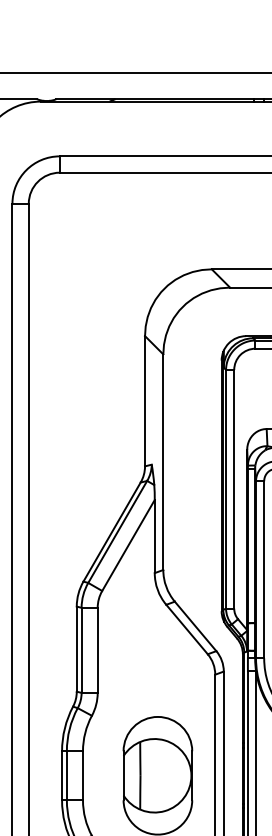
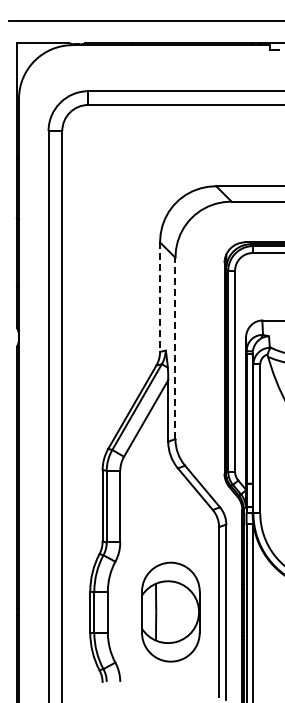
line: (145, 401) -> (160, 297), solid -> dashed
line: (163, 462) -> (175, 348), solid -> dashed

